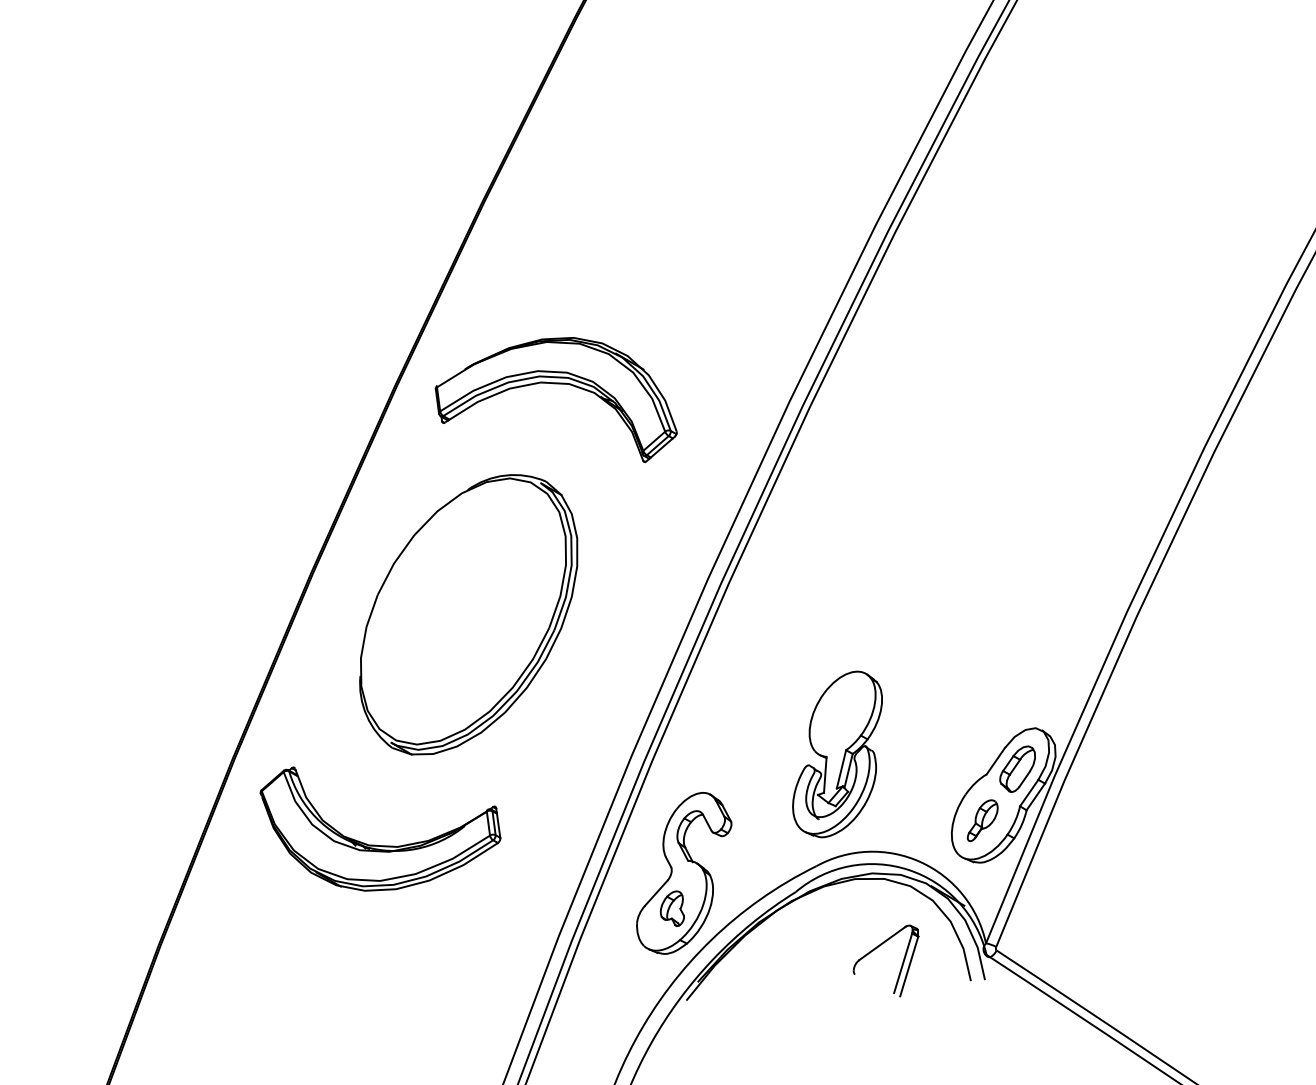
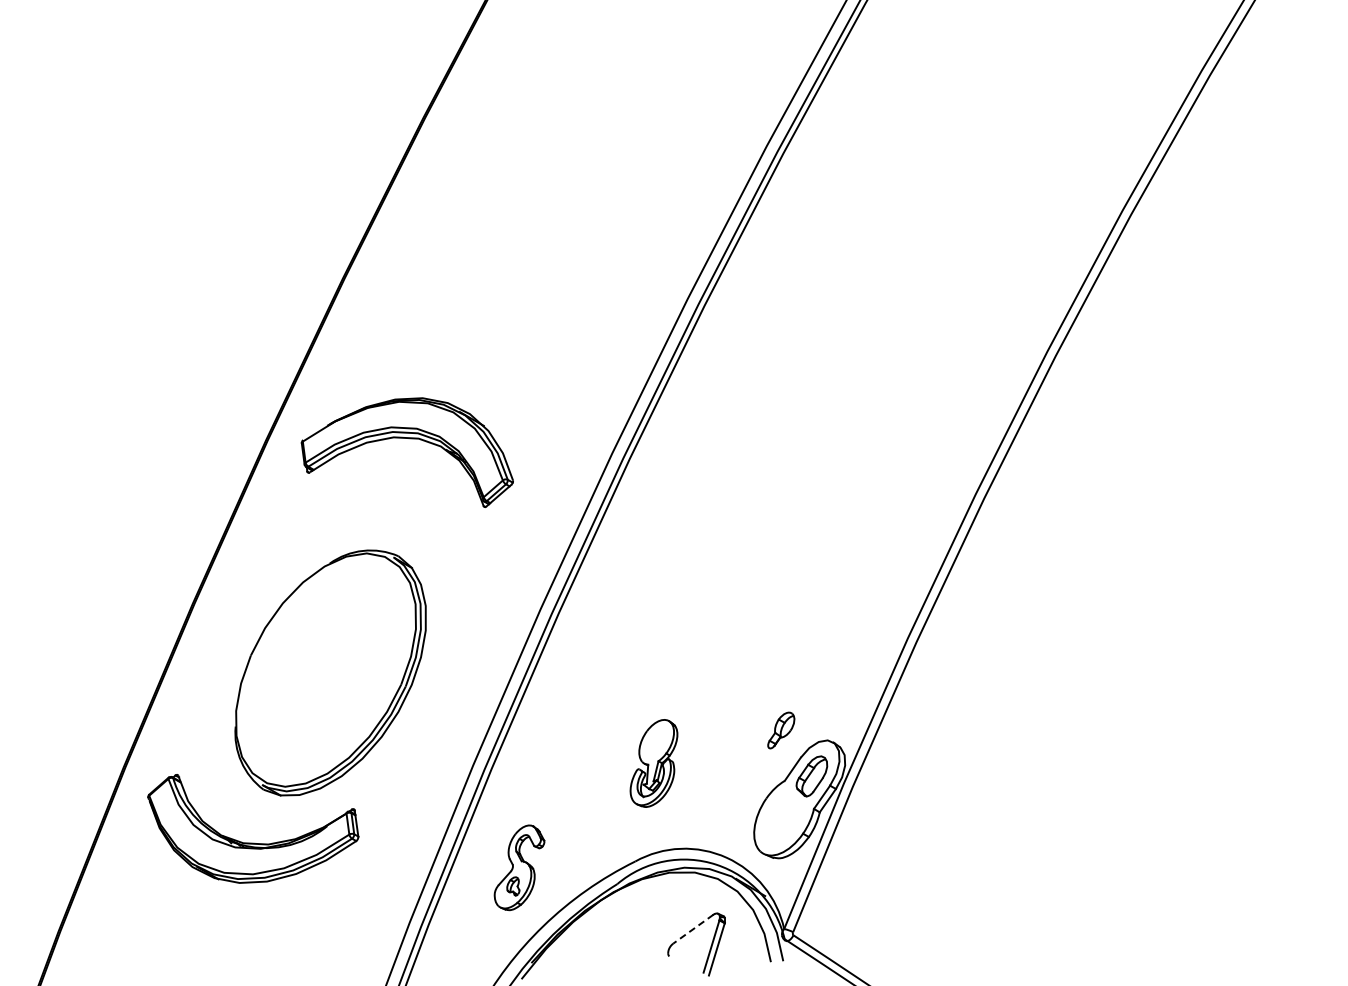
part: (468, 614) -> (330, 672), moved
part: (836, 754) -> (653, 763), size x0.6
part: (982, 820) -> (781, 730), moved
part: (684, 873) -> (519, 867), size x0.6
line: (882, 943) -> (693, 929), solid -> dashed

